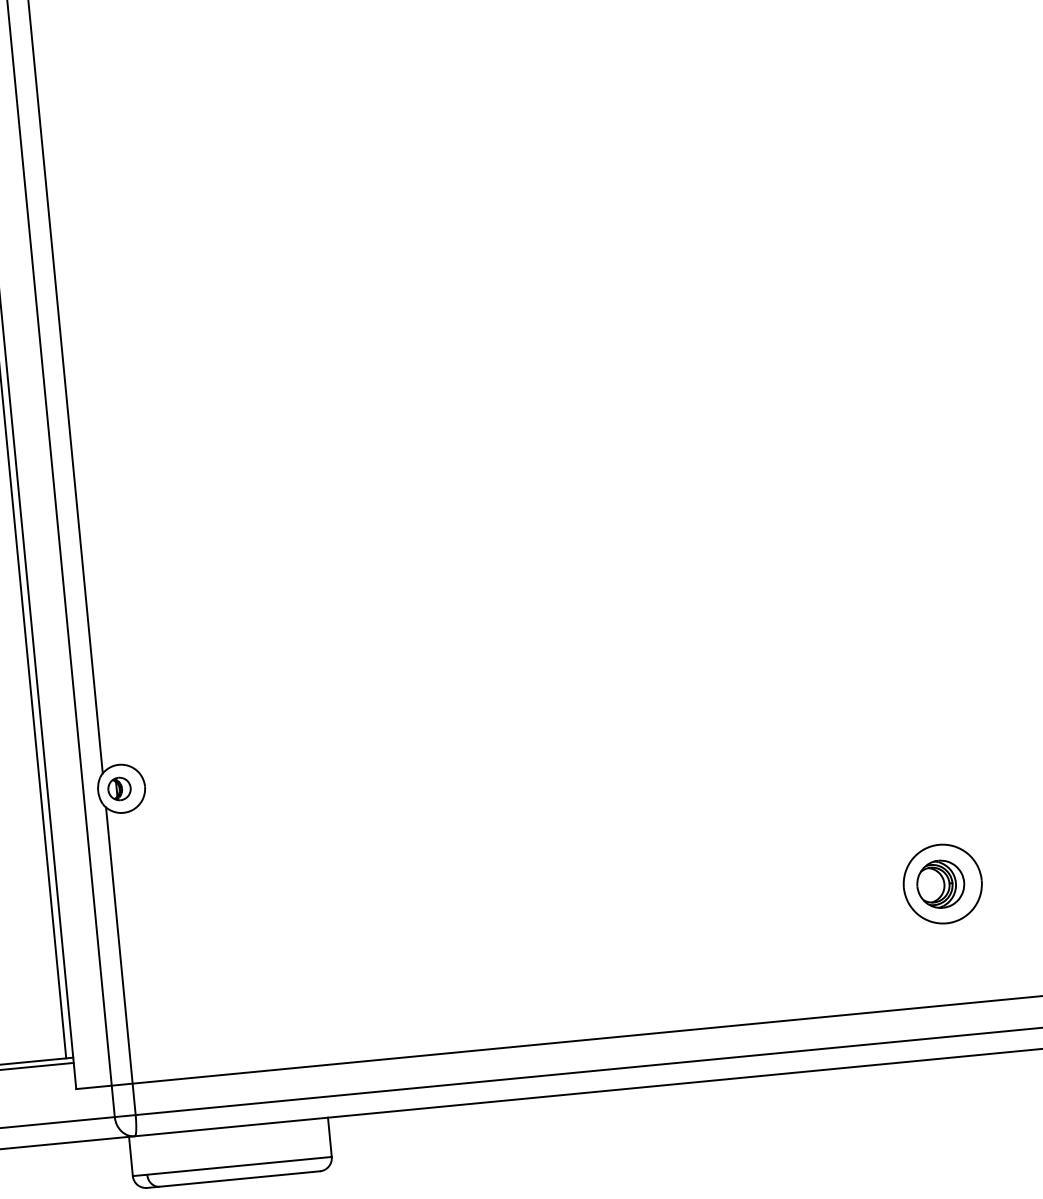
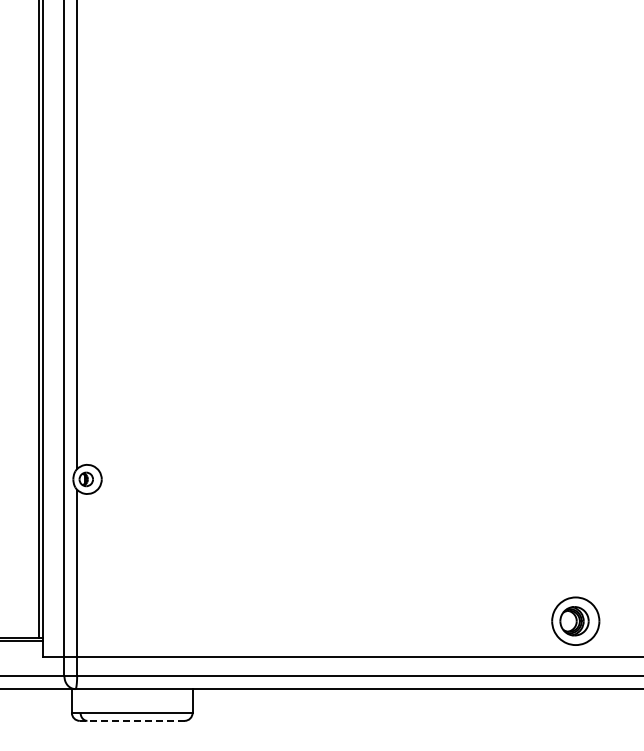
part: (942, 882) -> (575, 620), moved
line: (232, 1179) -> (131, 720), solid -> dashed

